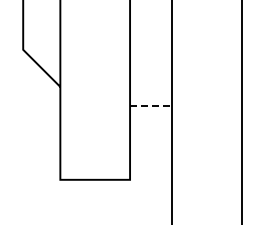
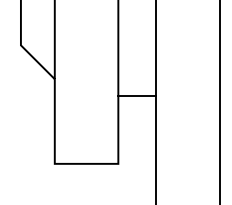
line: (150, 105) -> (136, 96), dashed -> solid

